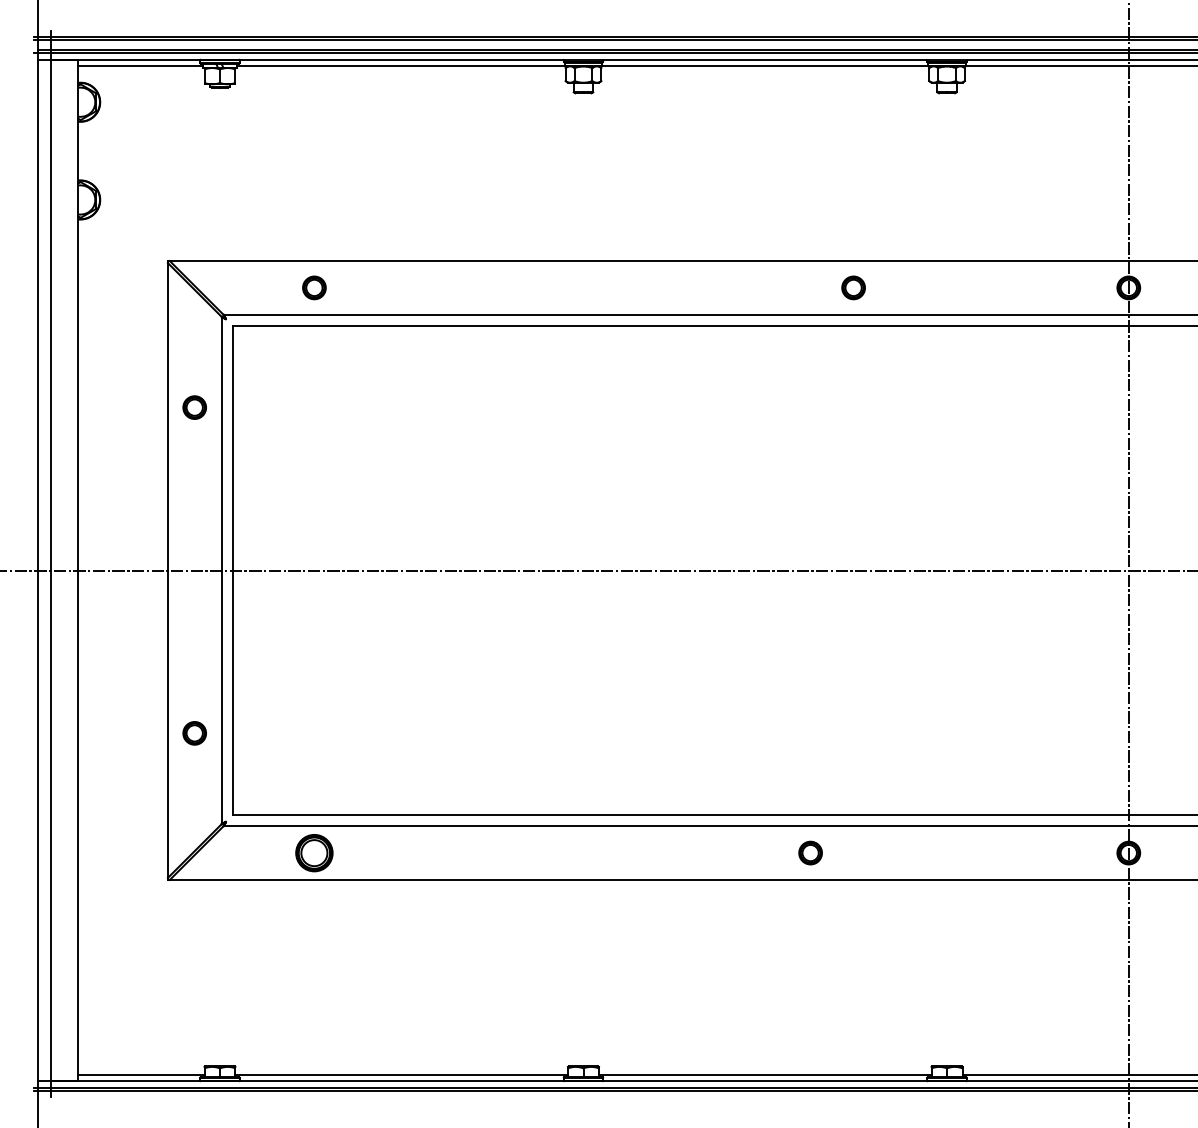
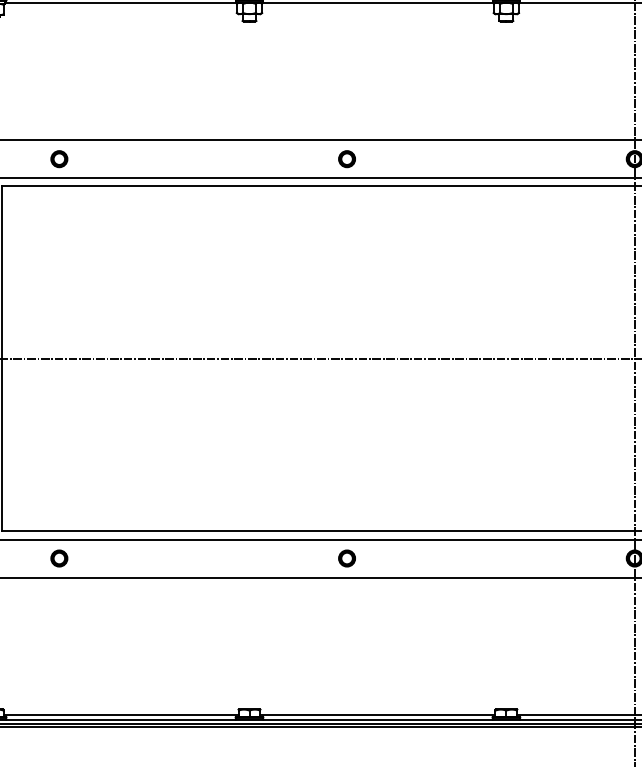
part: (853, 287) -> (347, 158), moved
part: (314, 852) -> (59, 558), size x0.62
part: (810, 852) -> (347, 558), moved

